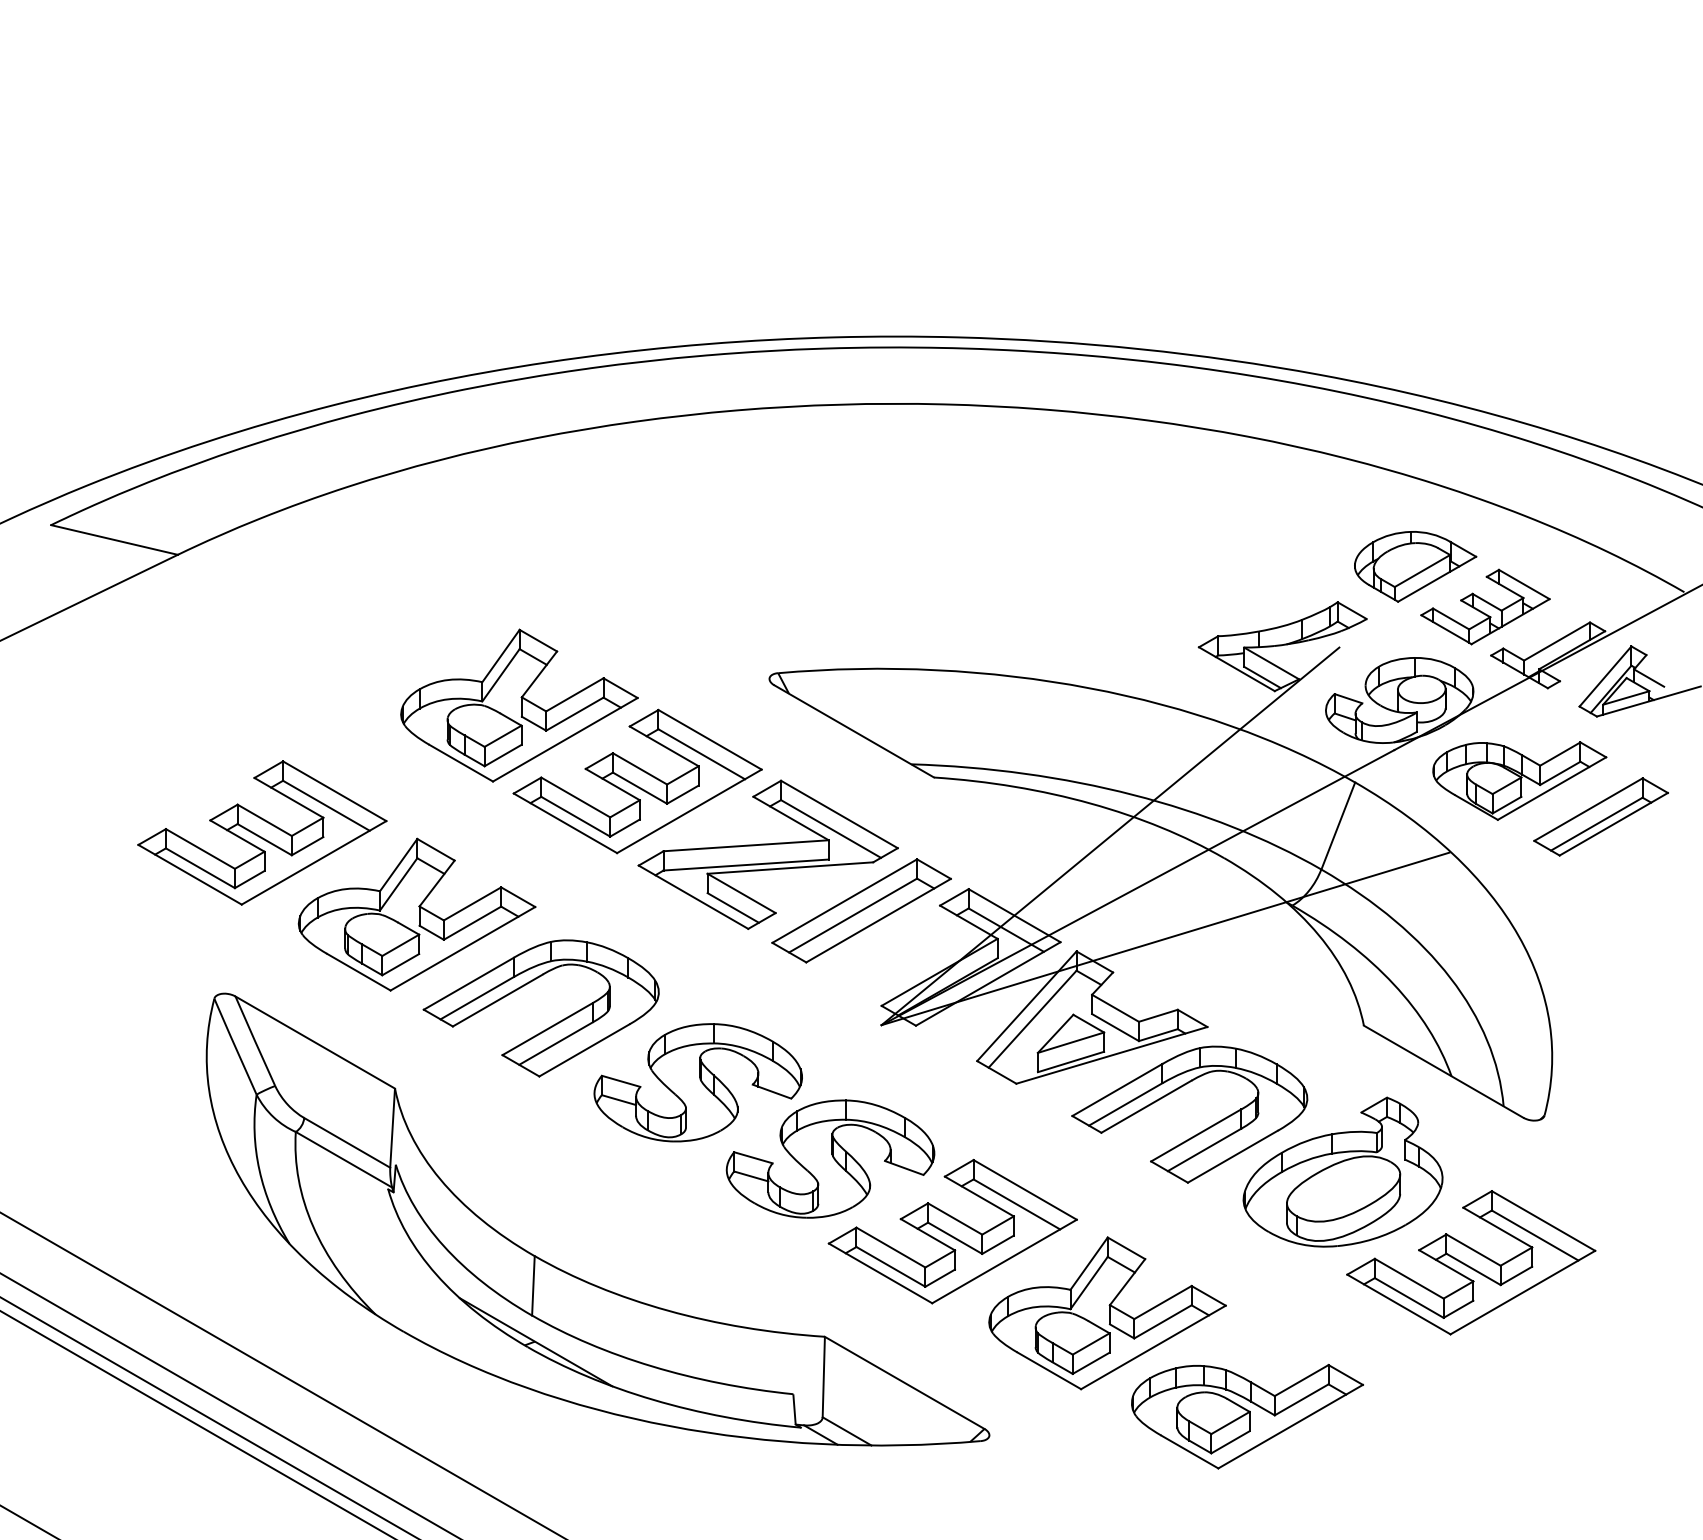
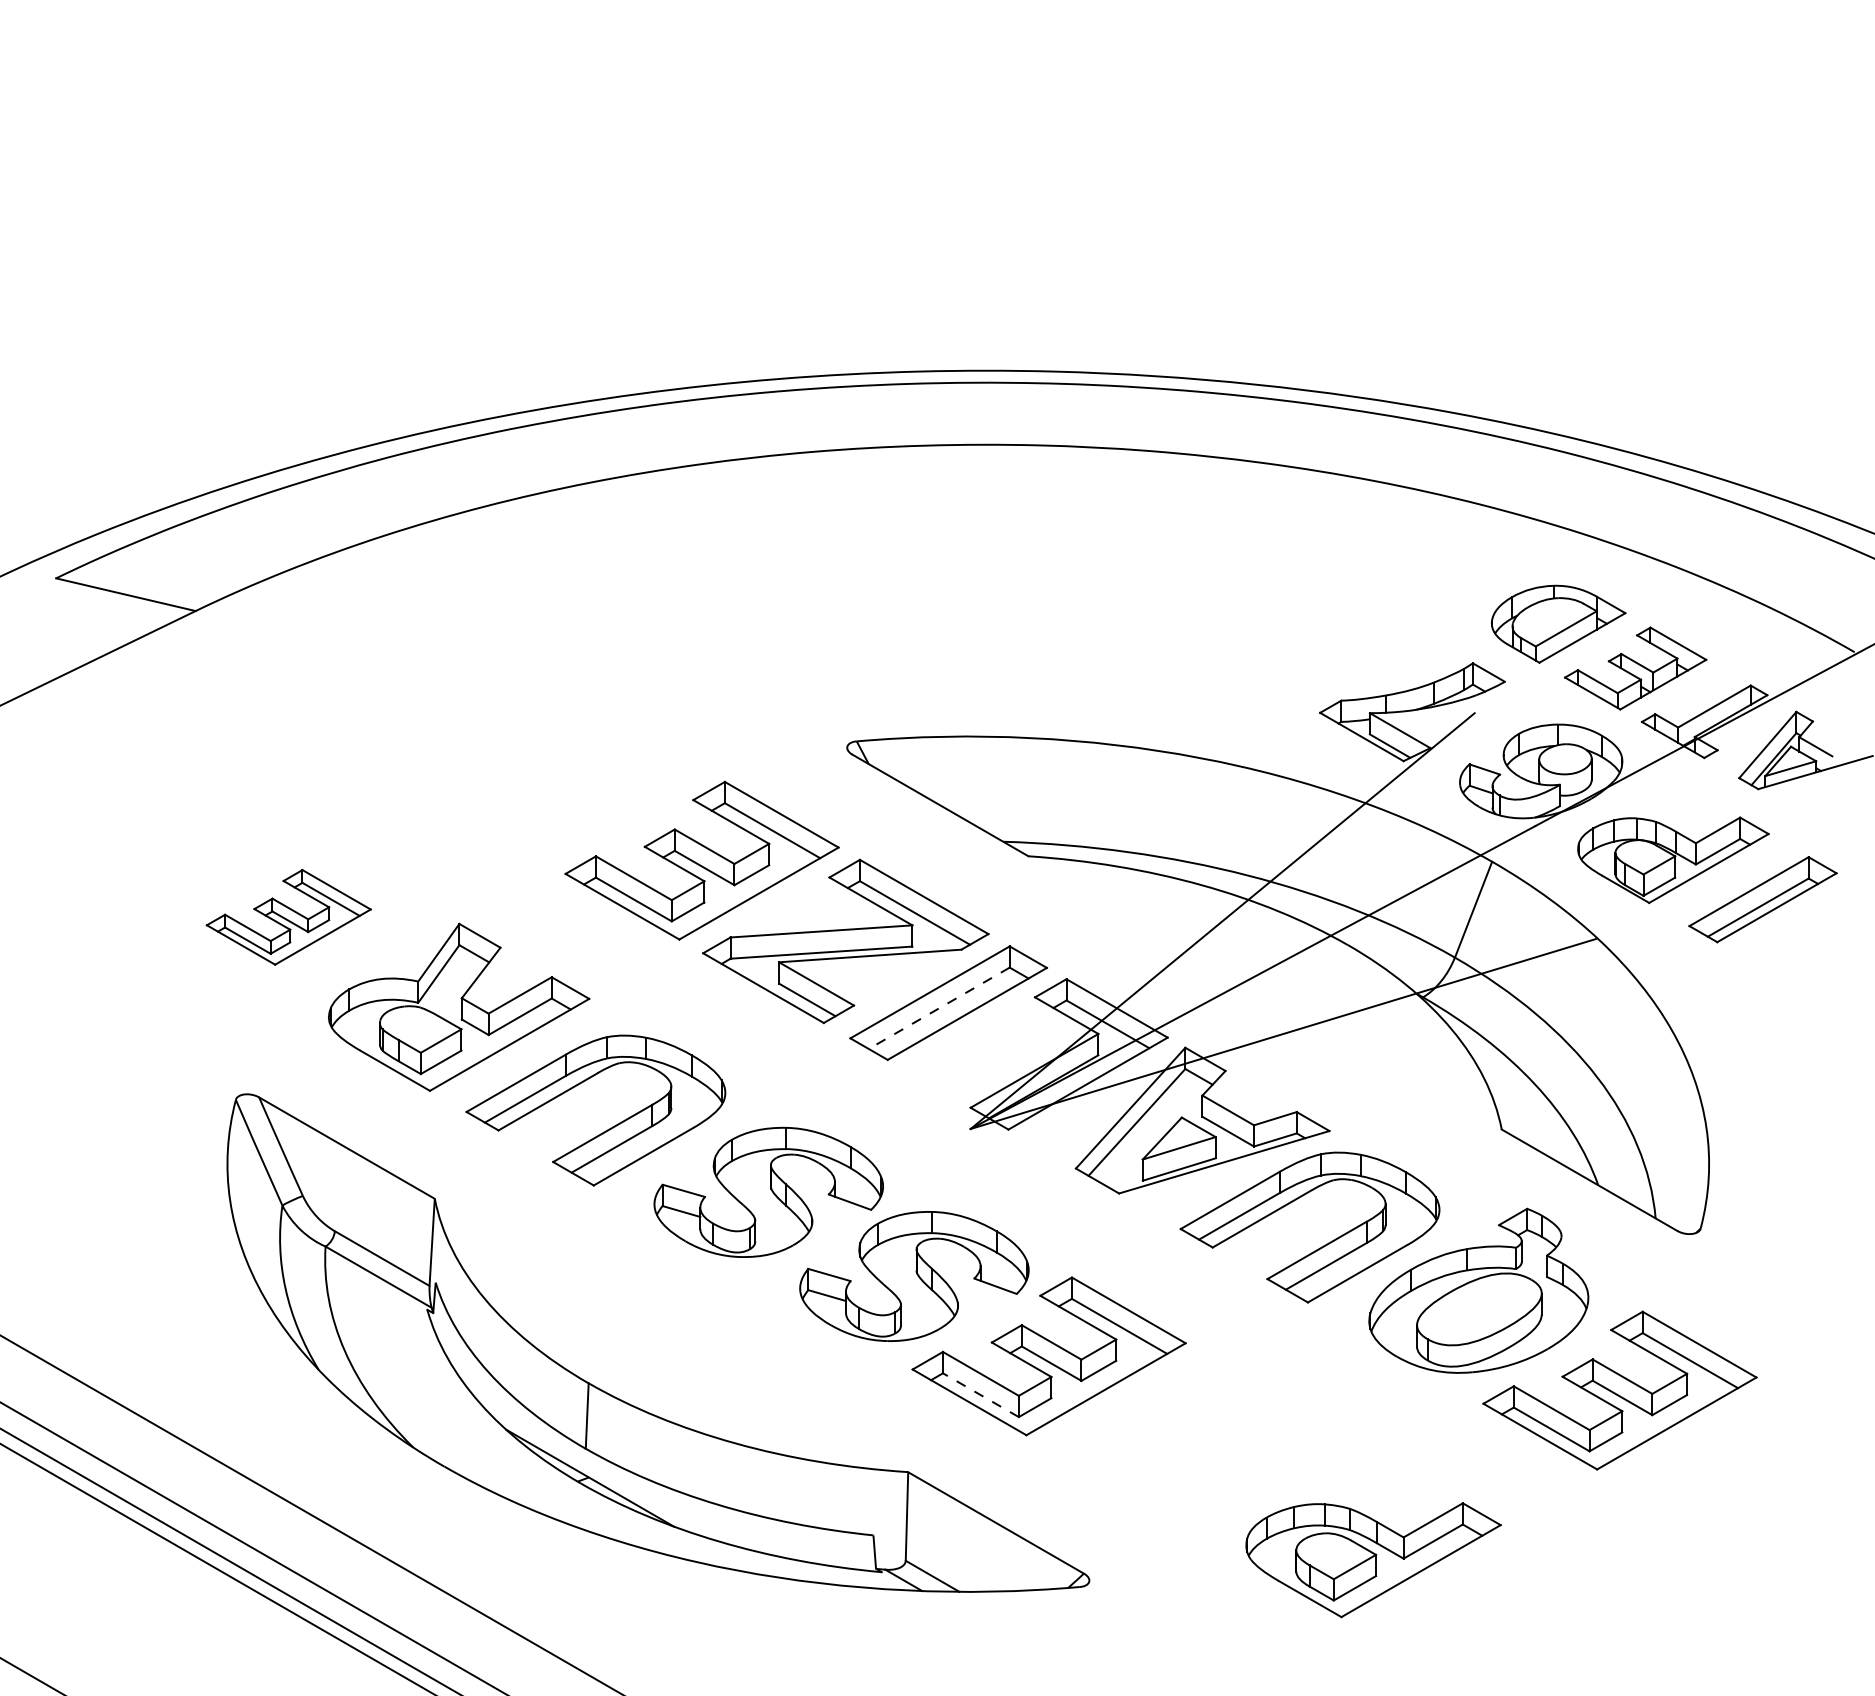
part: (519, 705) -> (571, 776), removed
part: (262, 832) -> (288, 916), size x0.6
line: (853, 915) -> (939, 1008), solid -> dashed
line: (890, 1266) -> (980, 1394), solid -> dashed
part: (1107, 1313) -> (1219, 1446), removed

